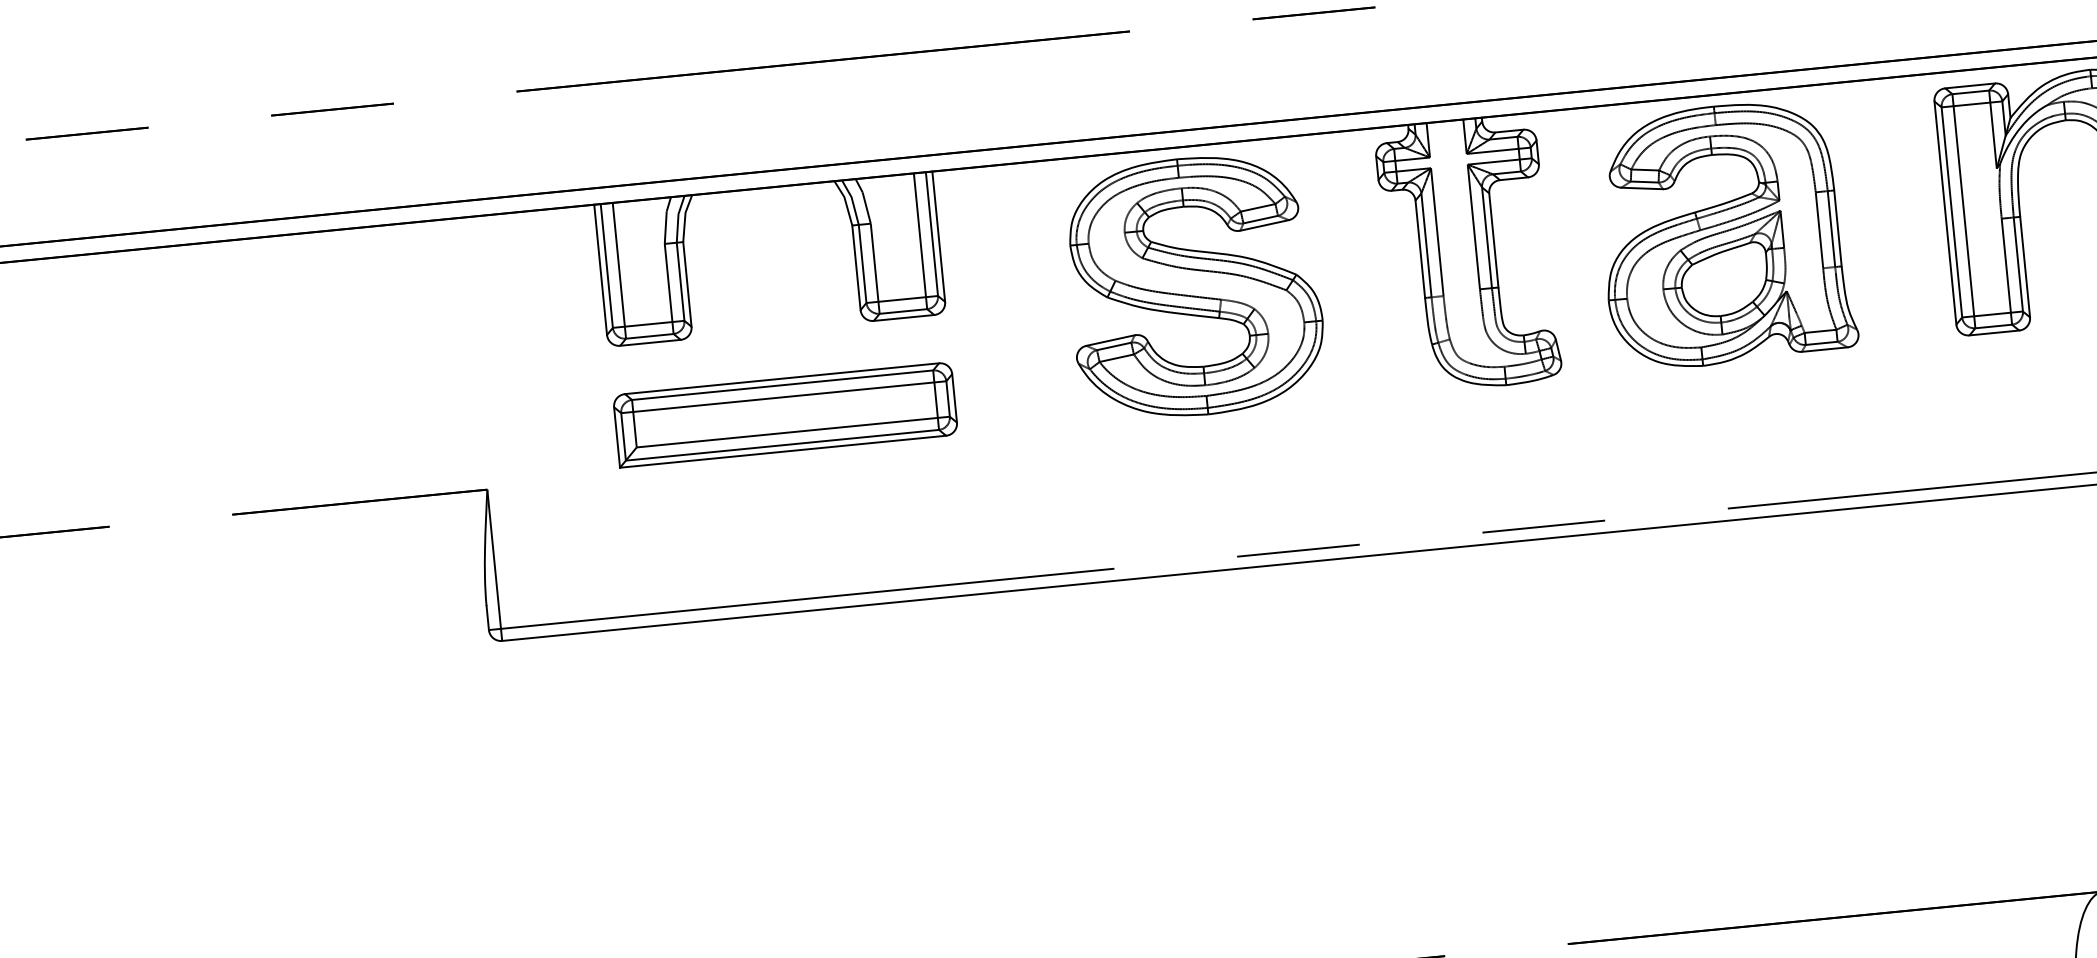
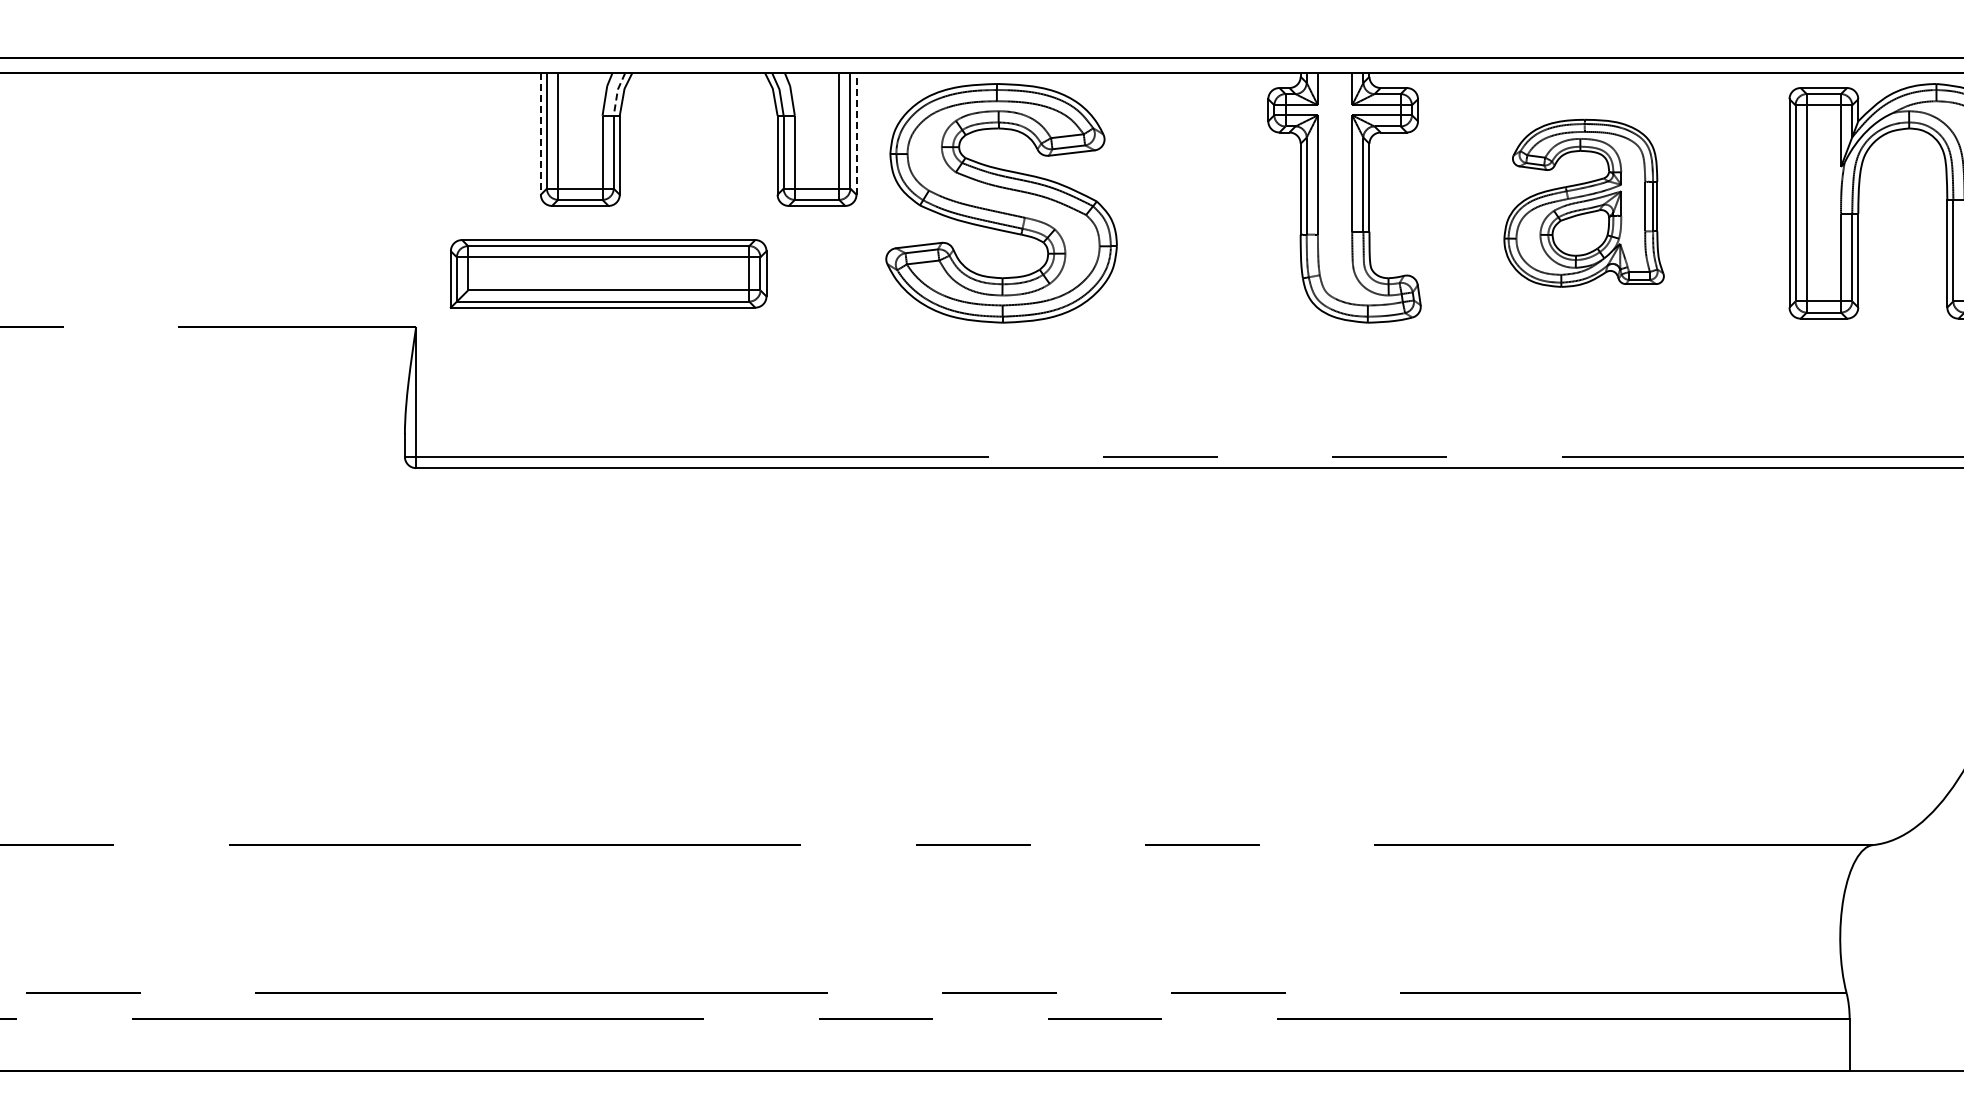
line: (678, 218) -> (617, 93), solid -> dashed
part: (1724, 234) -> (1583, 203), size x0.7
line: (938, 236) -> (856, 133), solid -> dashed
line: (600, 269) -> (540, 133), solid -> dashed
part: (1194, 286) -> (1001, 203), moved
part: (785, 414) -> (608, 273), moved

